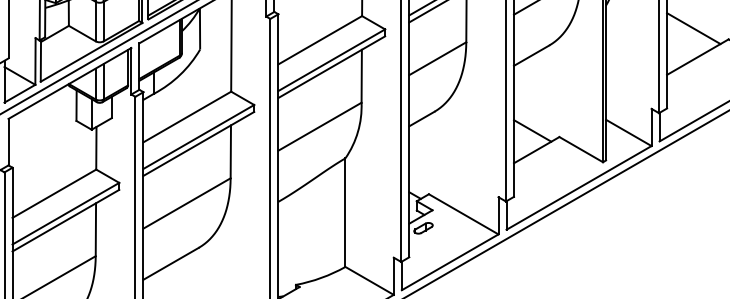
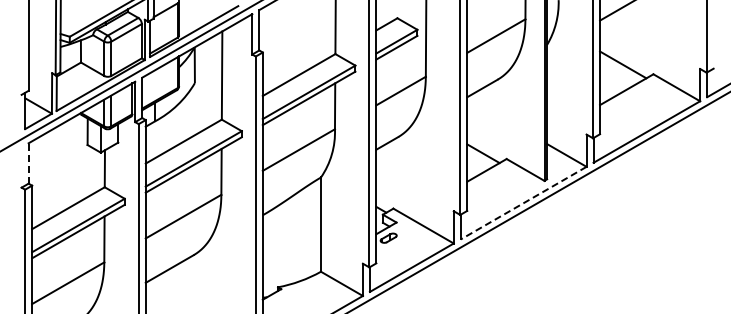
line: (8, 141) -> (28, 162), solid -> dashed
line: (578, 188) -> (523, 203), solid -> dashed

